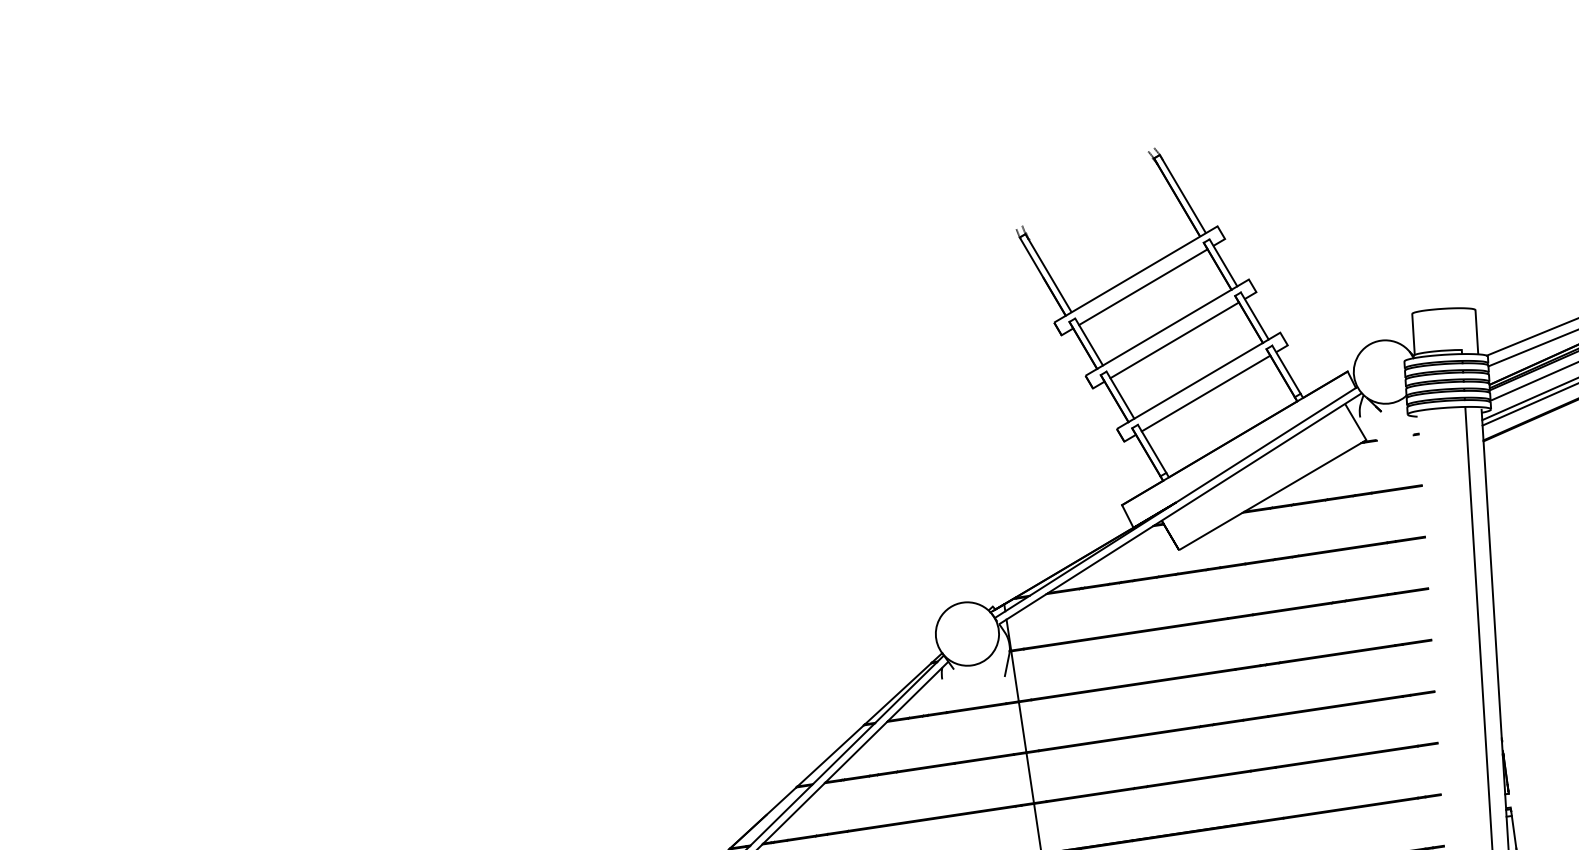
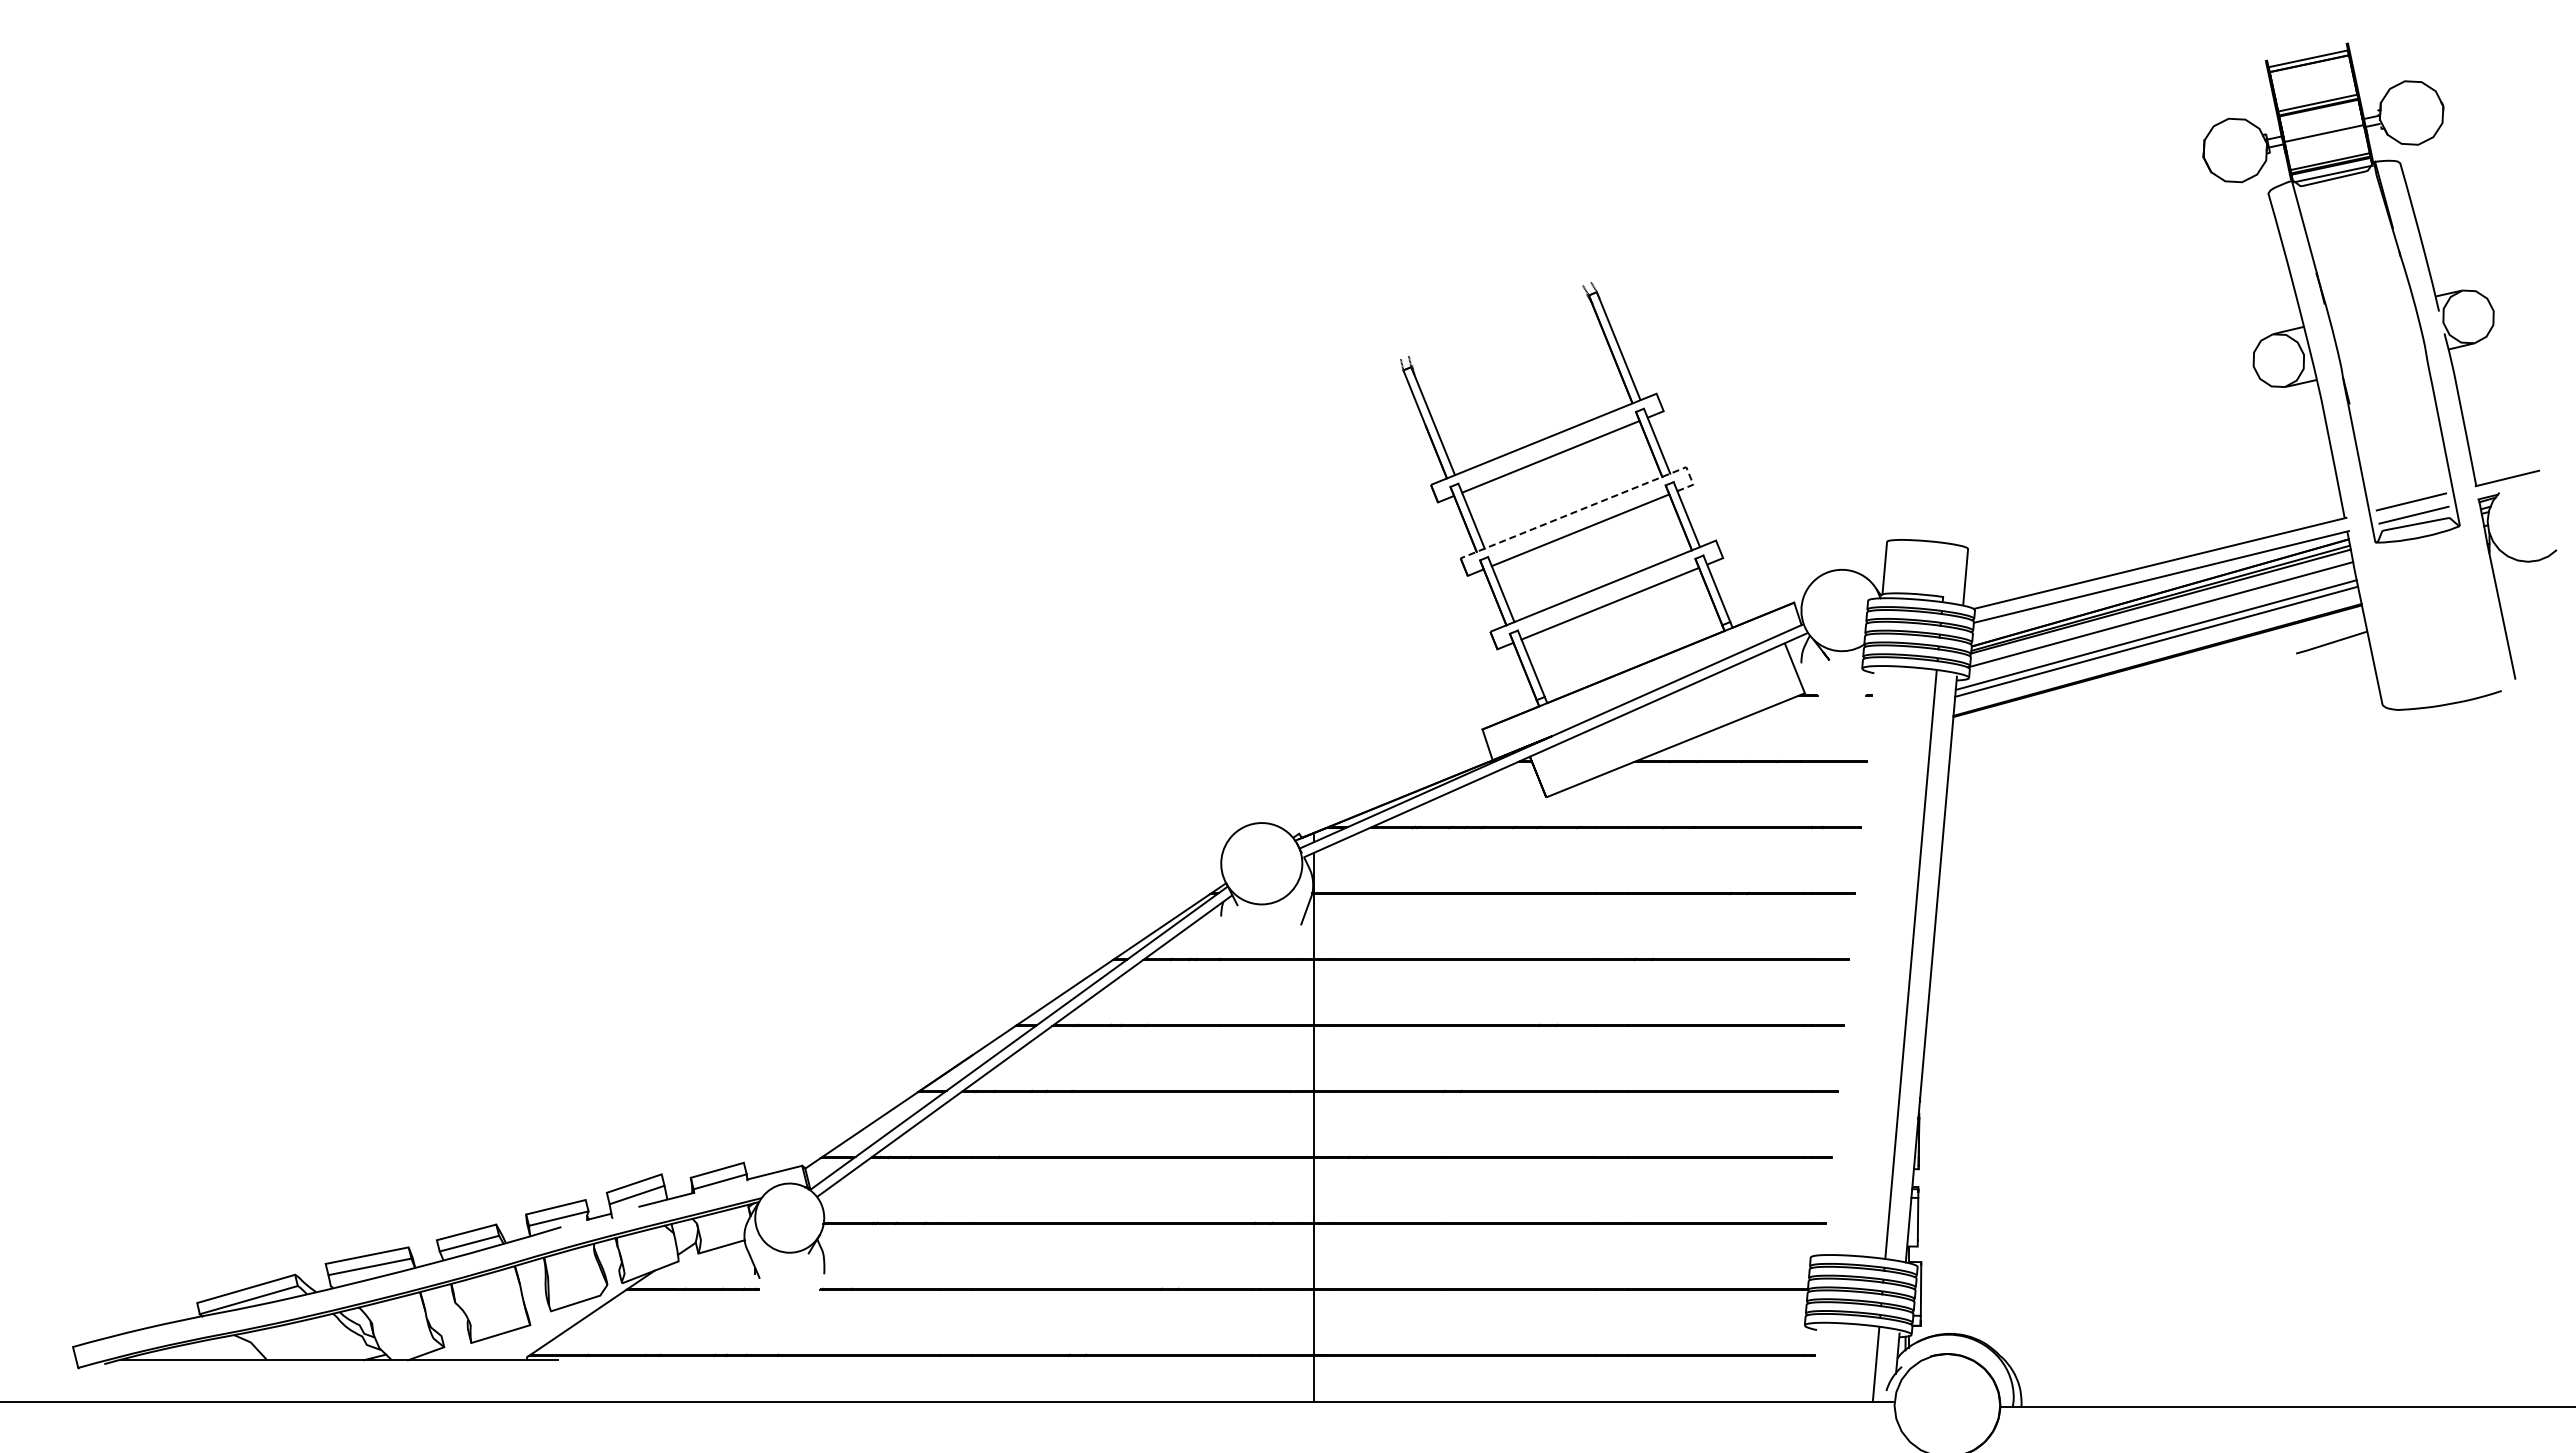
line: (1180, 319) -> (1591, 505), solid -> dashed

